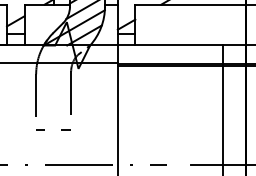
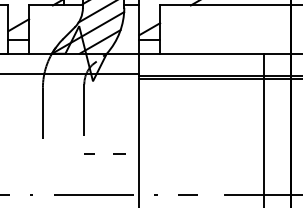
line: (61, 129) -> (114, 153), moved

